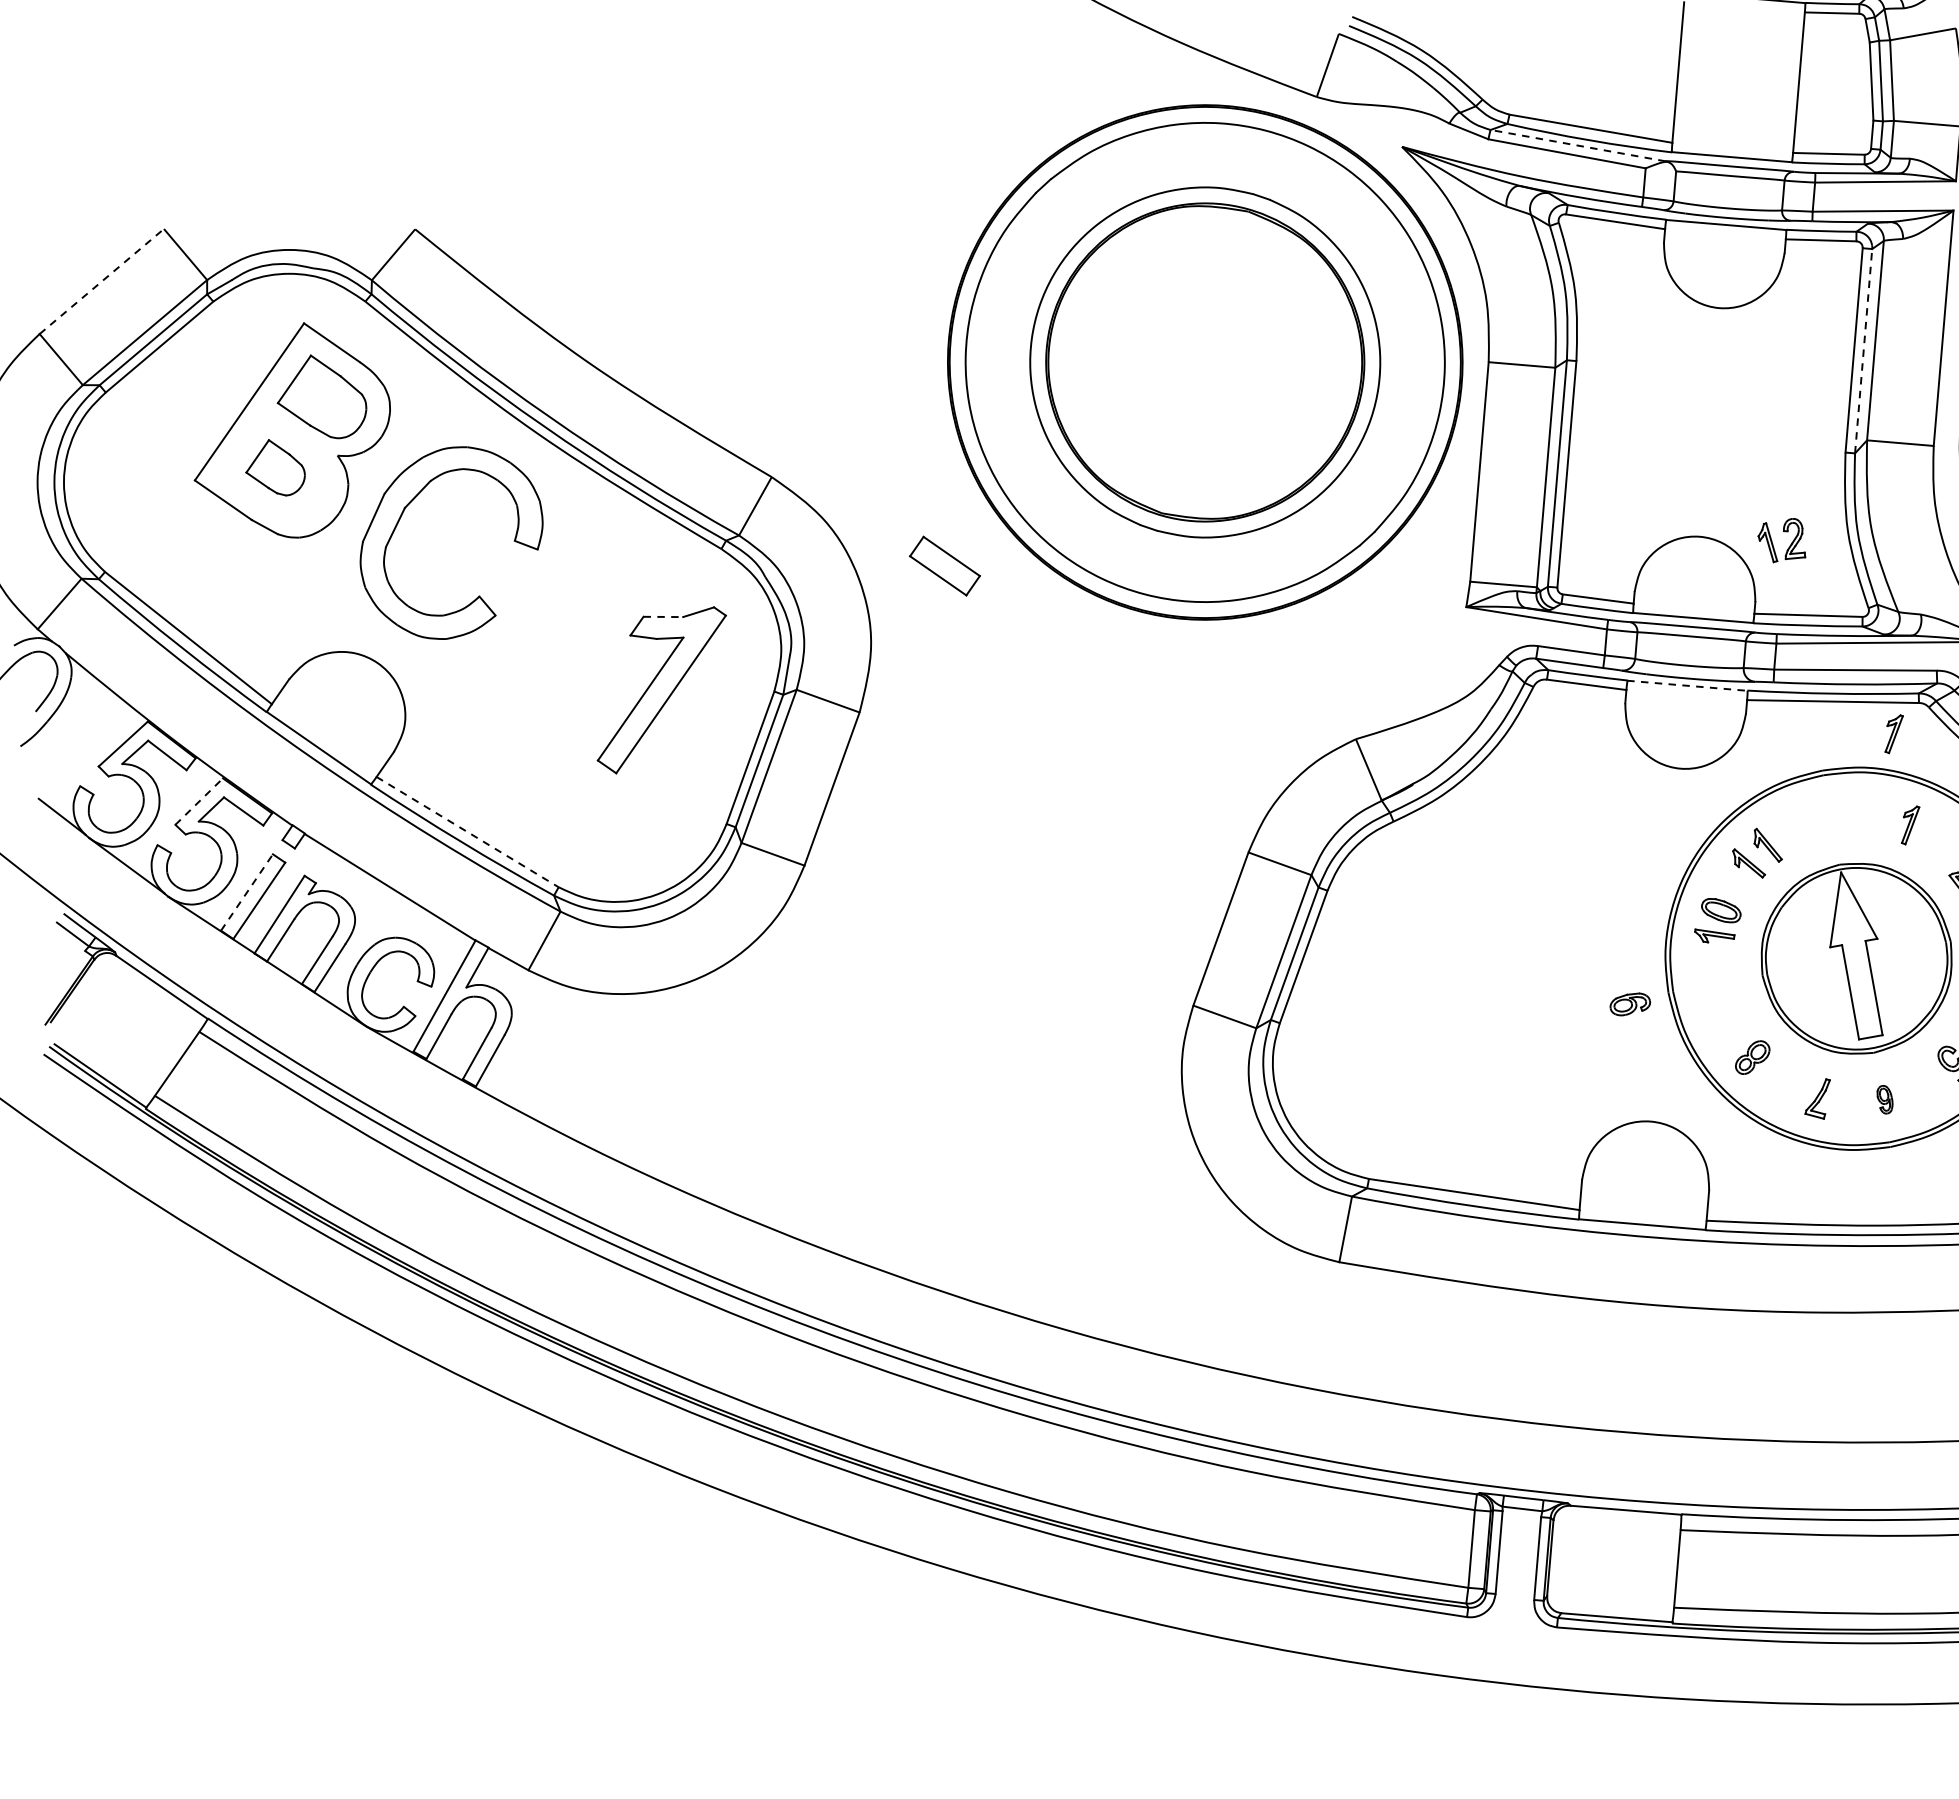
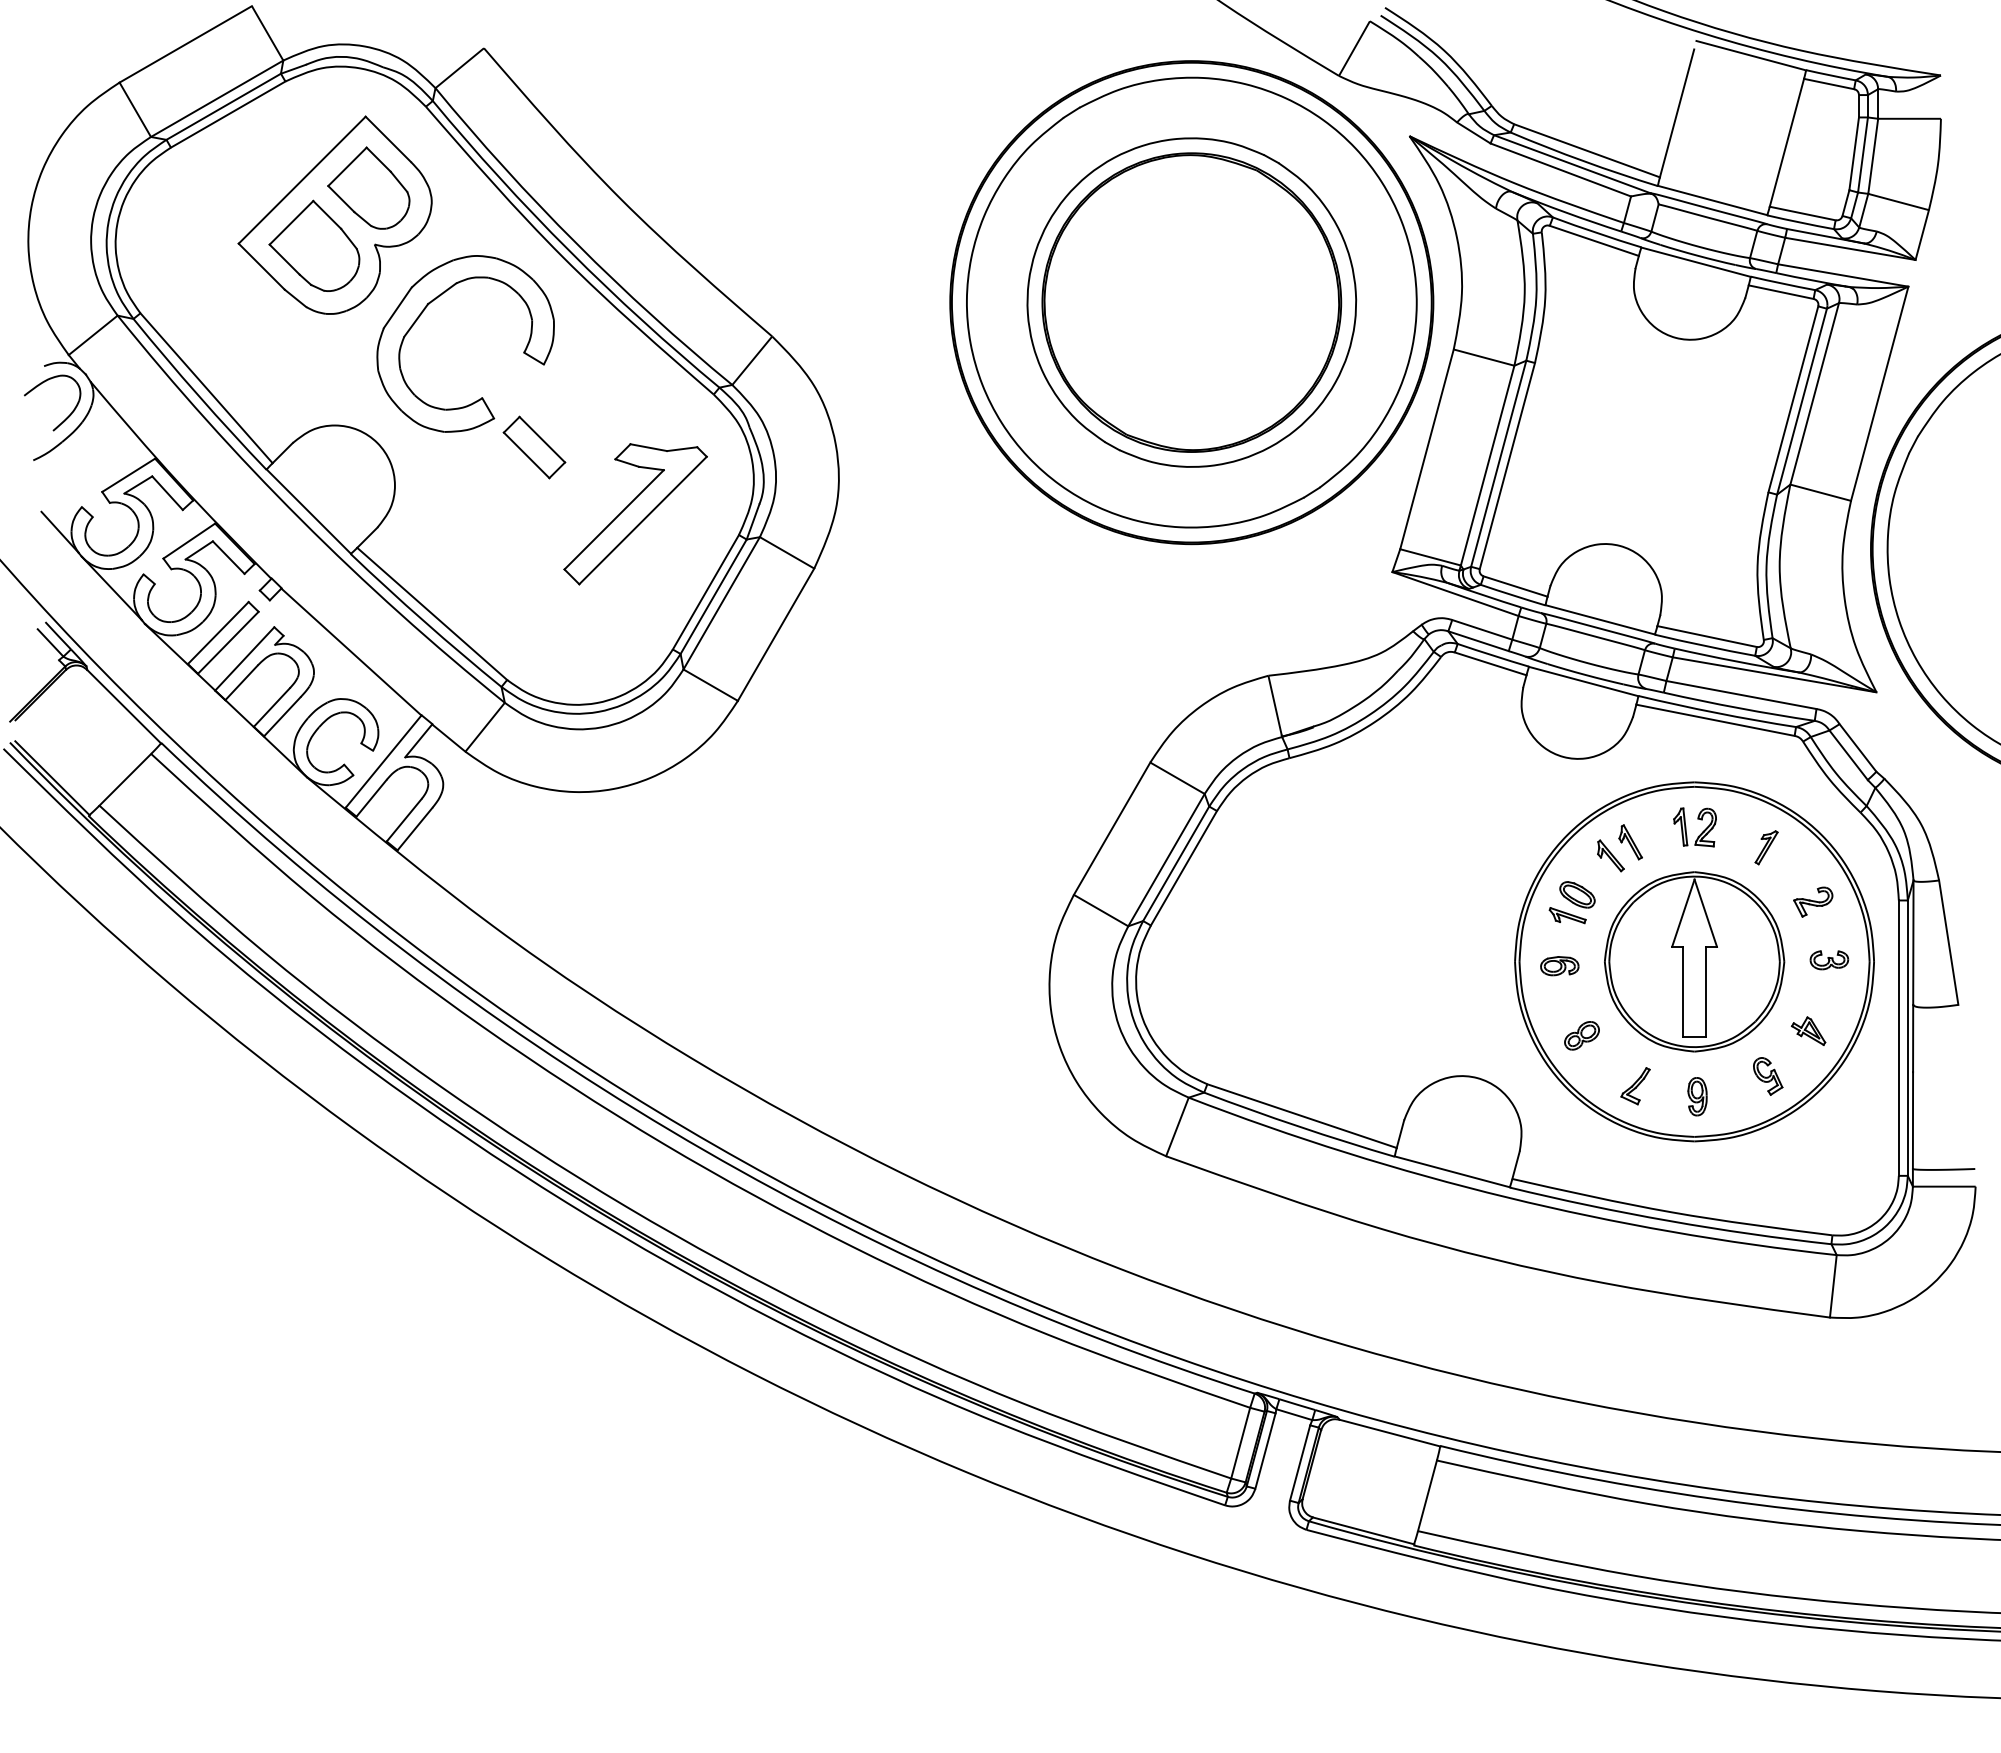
line: (1577, 146) -> (1571, 164), dashed -> solid
line: (102, 281) -> (186, 44), dashed -> solid
line: (1864, 350) -> (1802, 401), dashed -> solid
part: (274, 468) -> (314, 245), size x1.67
part: (1773, 542) -> (1686, 827), moved
part: (944, 566) -> (534, 447), moved
line: (662, 616) -> (648, 447), dashed -> solid
line: (1687, 685) -> (1583, 681), dashed -> solid
part: (1894, 734) -> (1766, 760), removed
line: (199, 800) -> (189, 540), dashed -> solid
line: (467, 831) -> (432, 613), dashed -> solid
line: (247, 891) -> (218, 632), dashed -> solid
part: (1629, 1004) -> (1559, 966), moved
part: (1885, 1099) -> (1697, 1096), size x1.43

